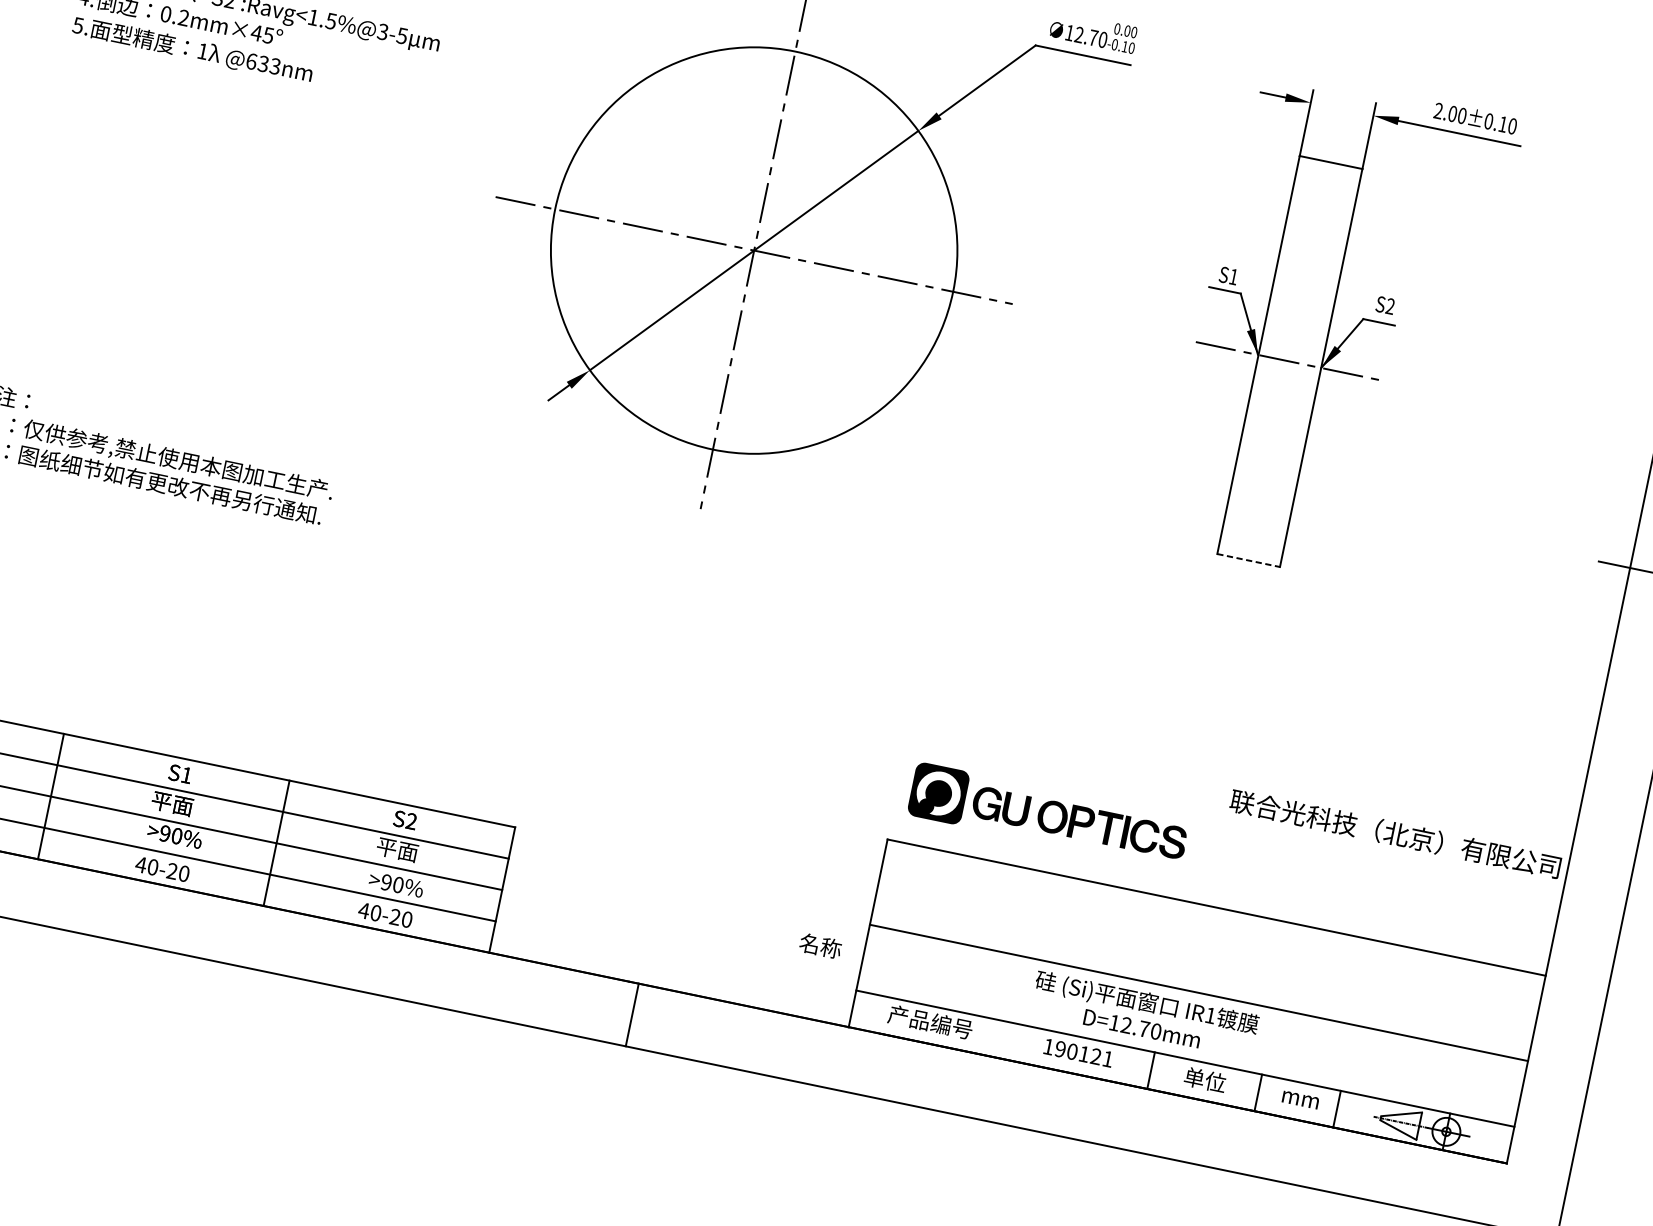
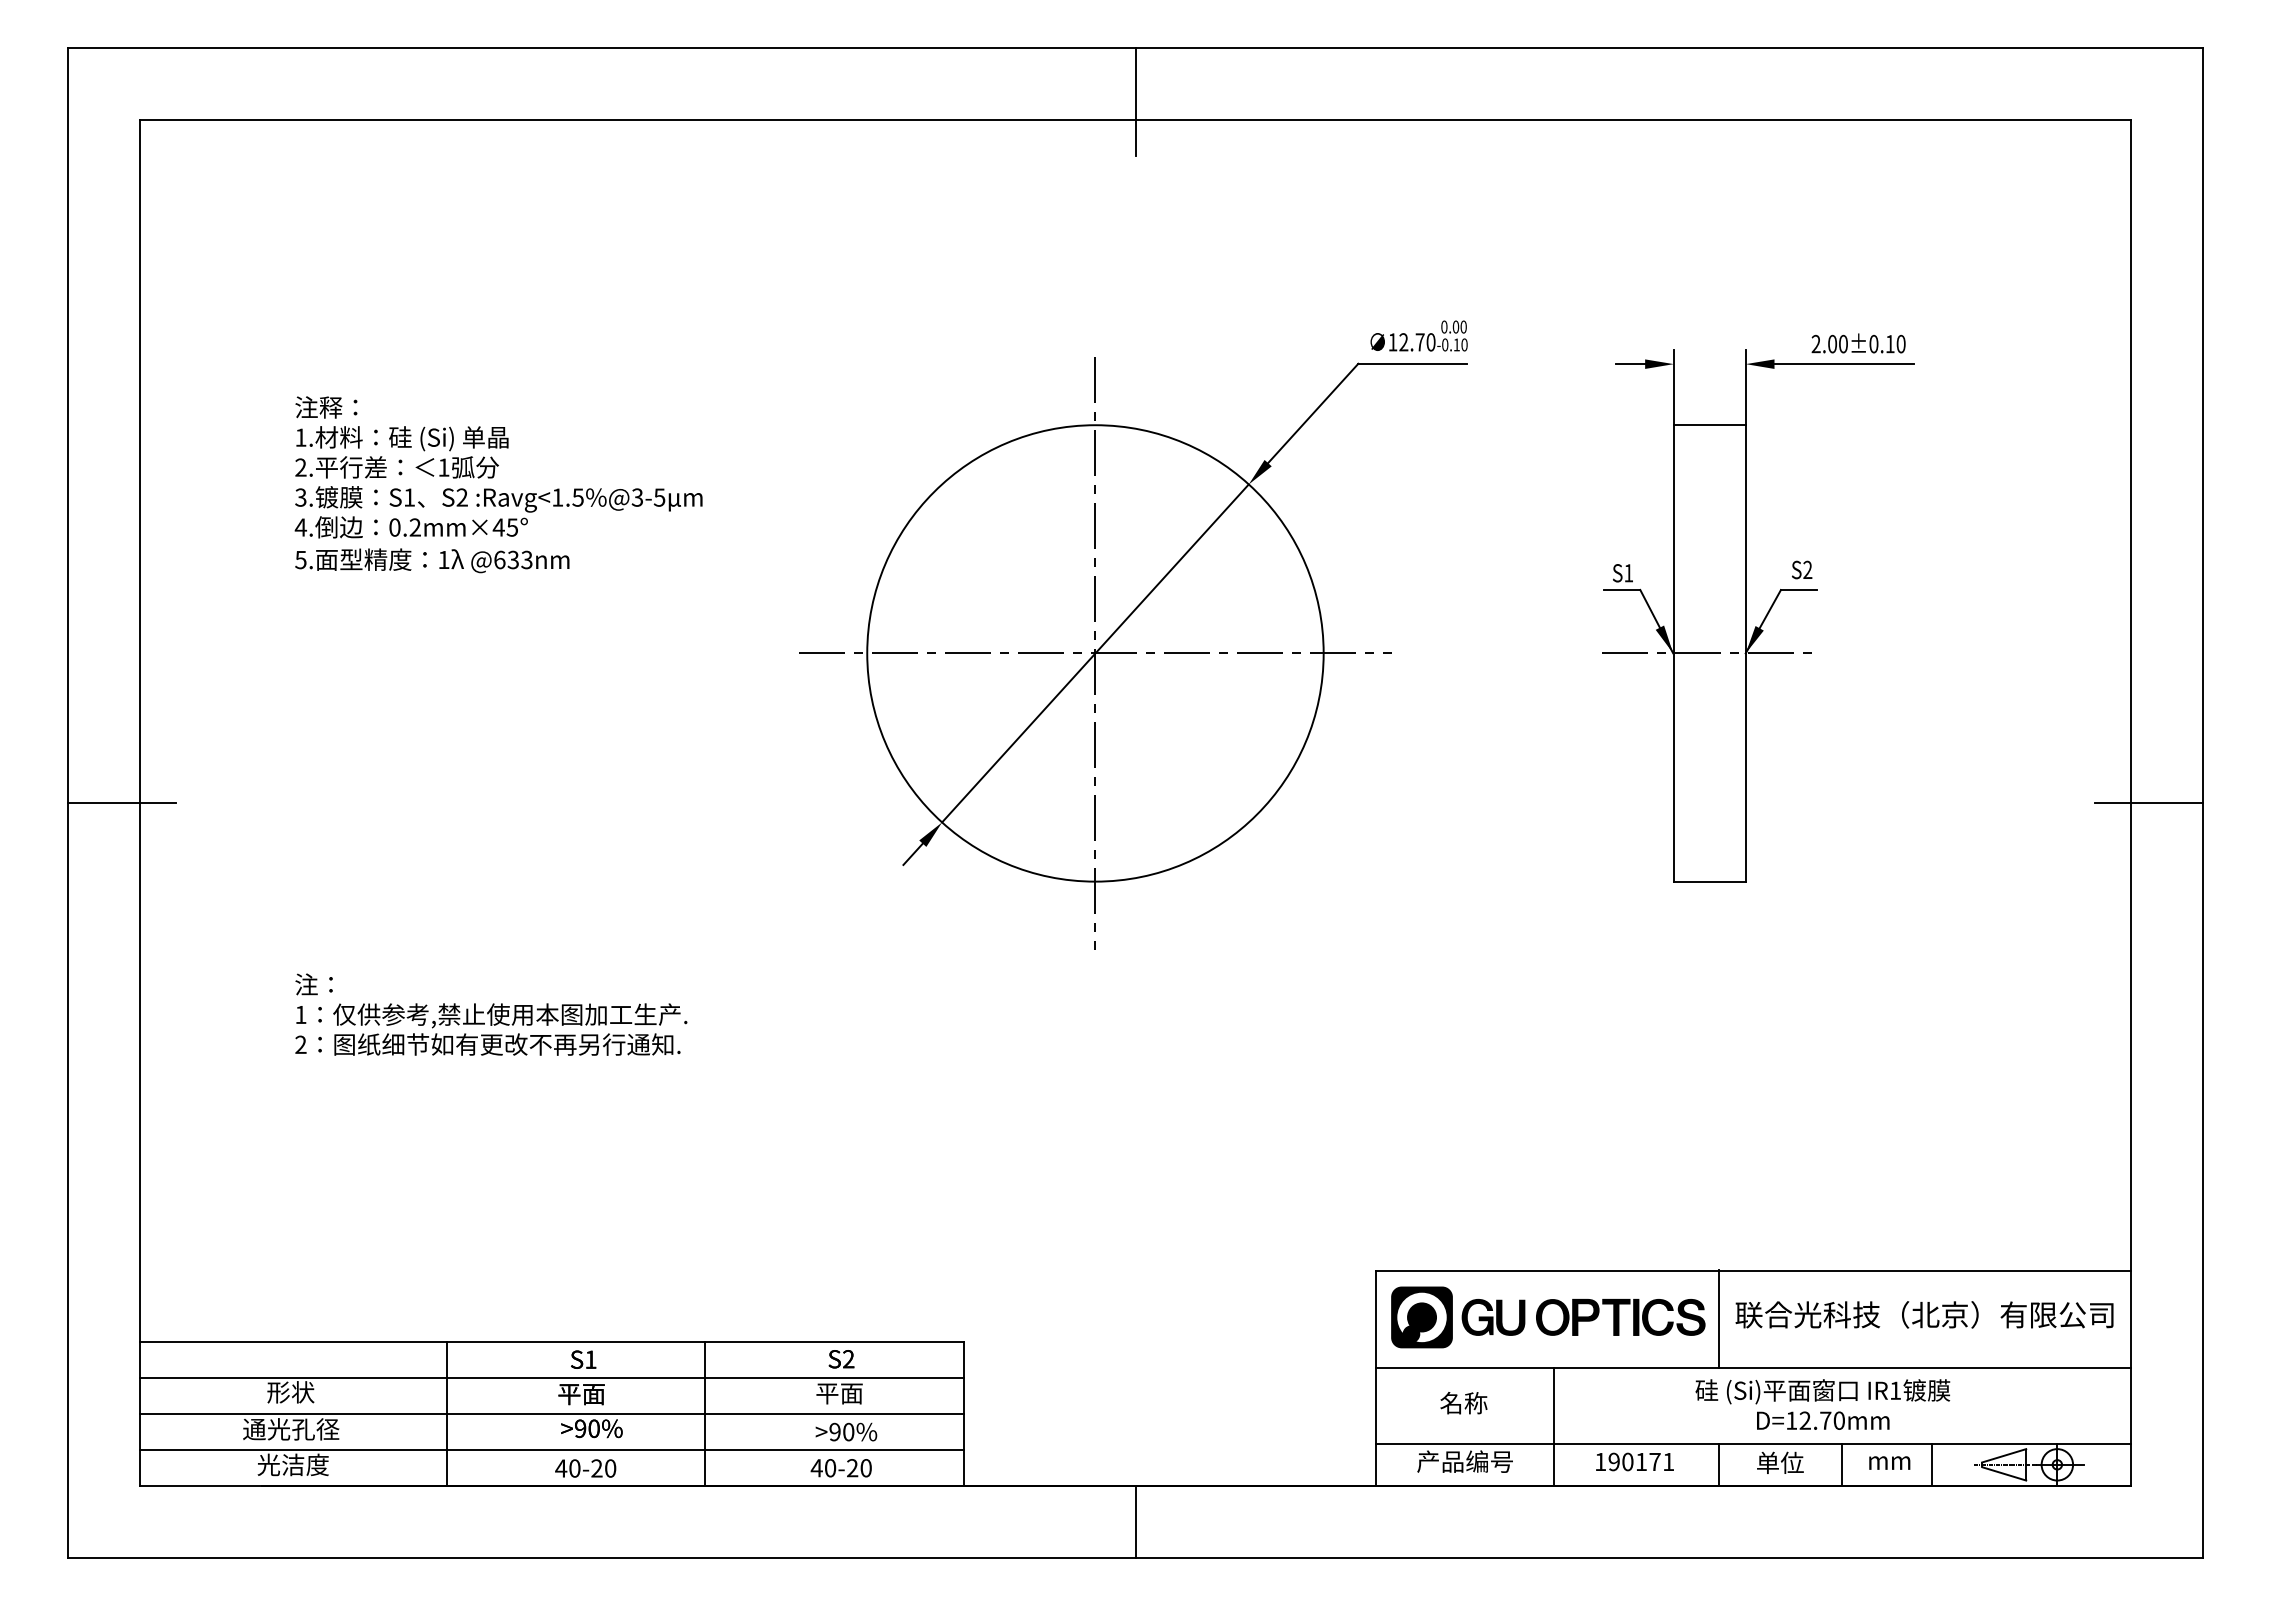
line: (1248, 560) -> (1709, 881), dashed -> solid
part: (1048, 816) -> (1548, 1317), moved
text: (1395, 833) -> (1924, 1314), moved
line: (1177, 943) -> (1718, 1318), added
text: (820, 946) -> (1463, 1403), moved
line: (1014, 1007) -> (1554, 1426), added
text: (1144, 1014) -> (1822, 1404), moved
text: (1095, 1056) -> (1654, 1461), 190121 -> 190171

